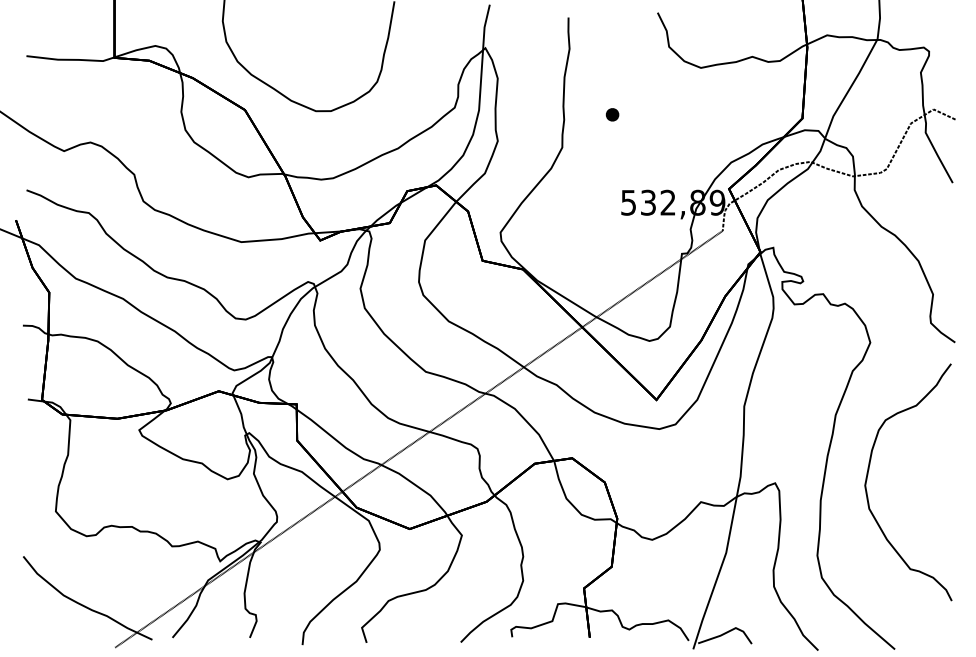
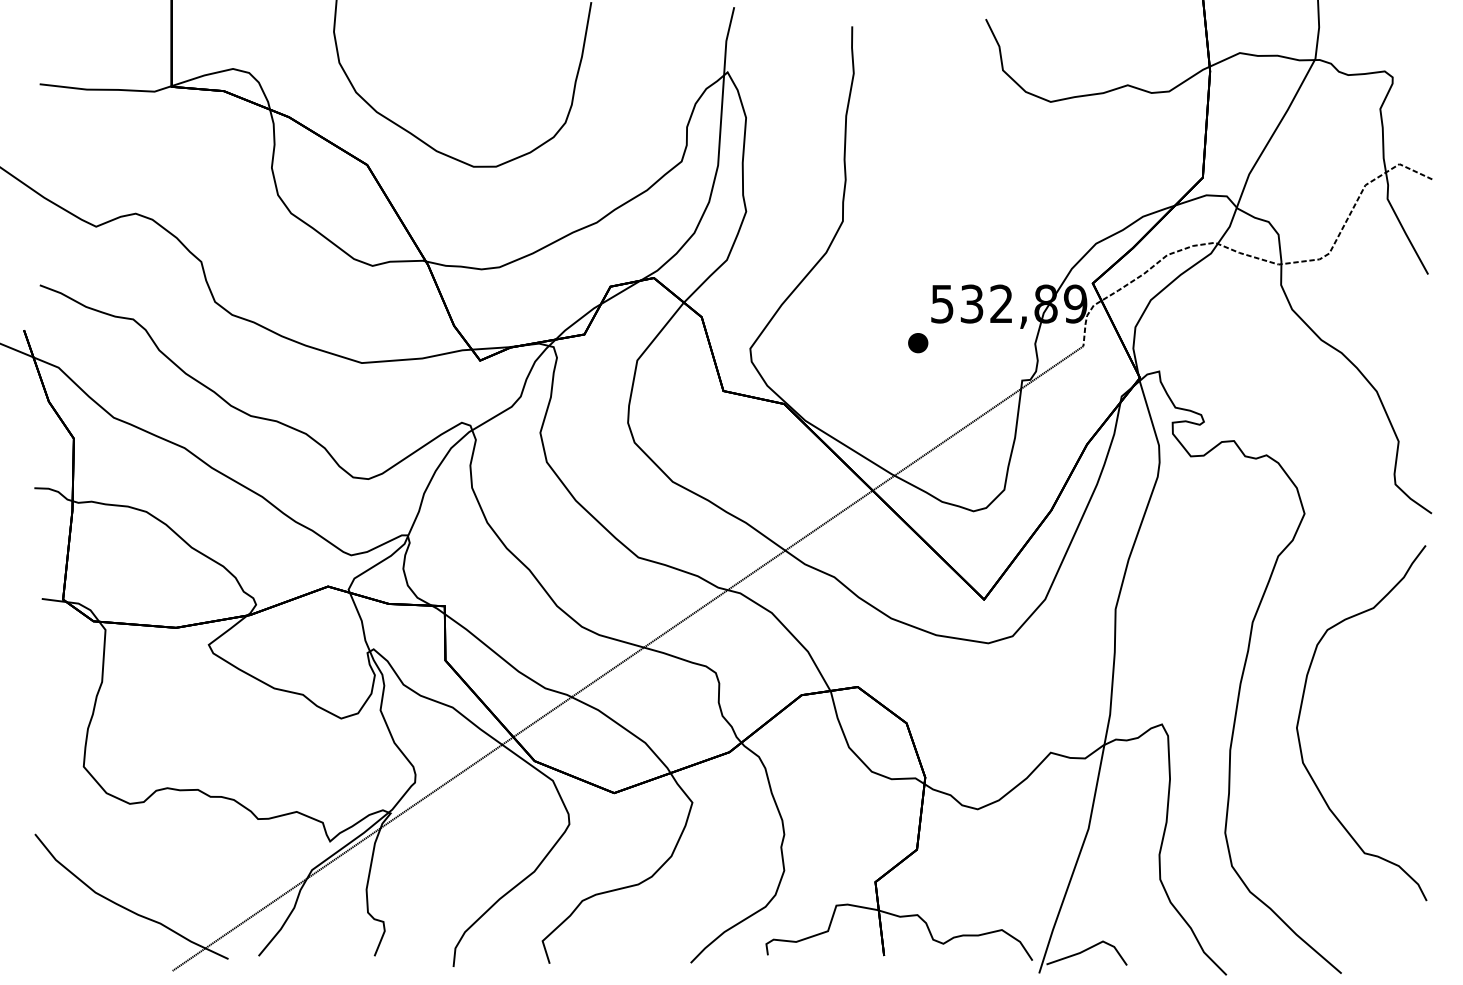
part: (612, 114) -> (918, 342), moved

